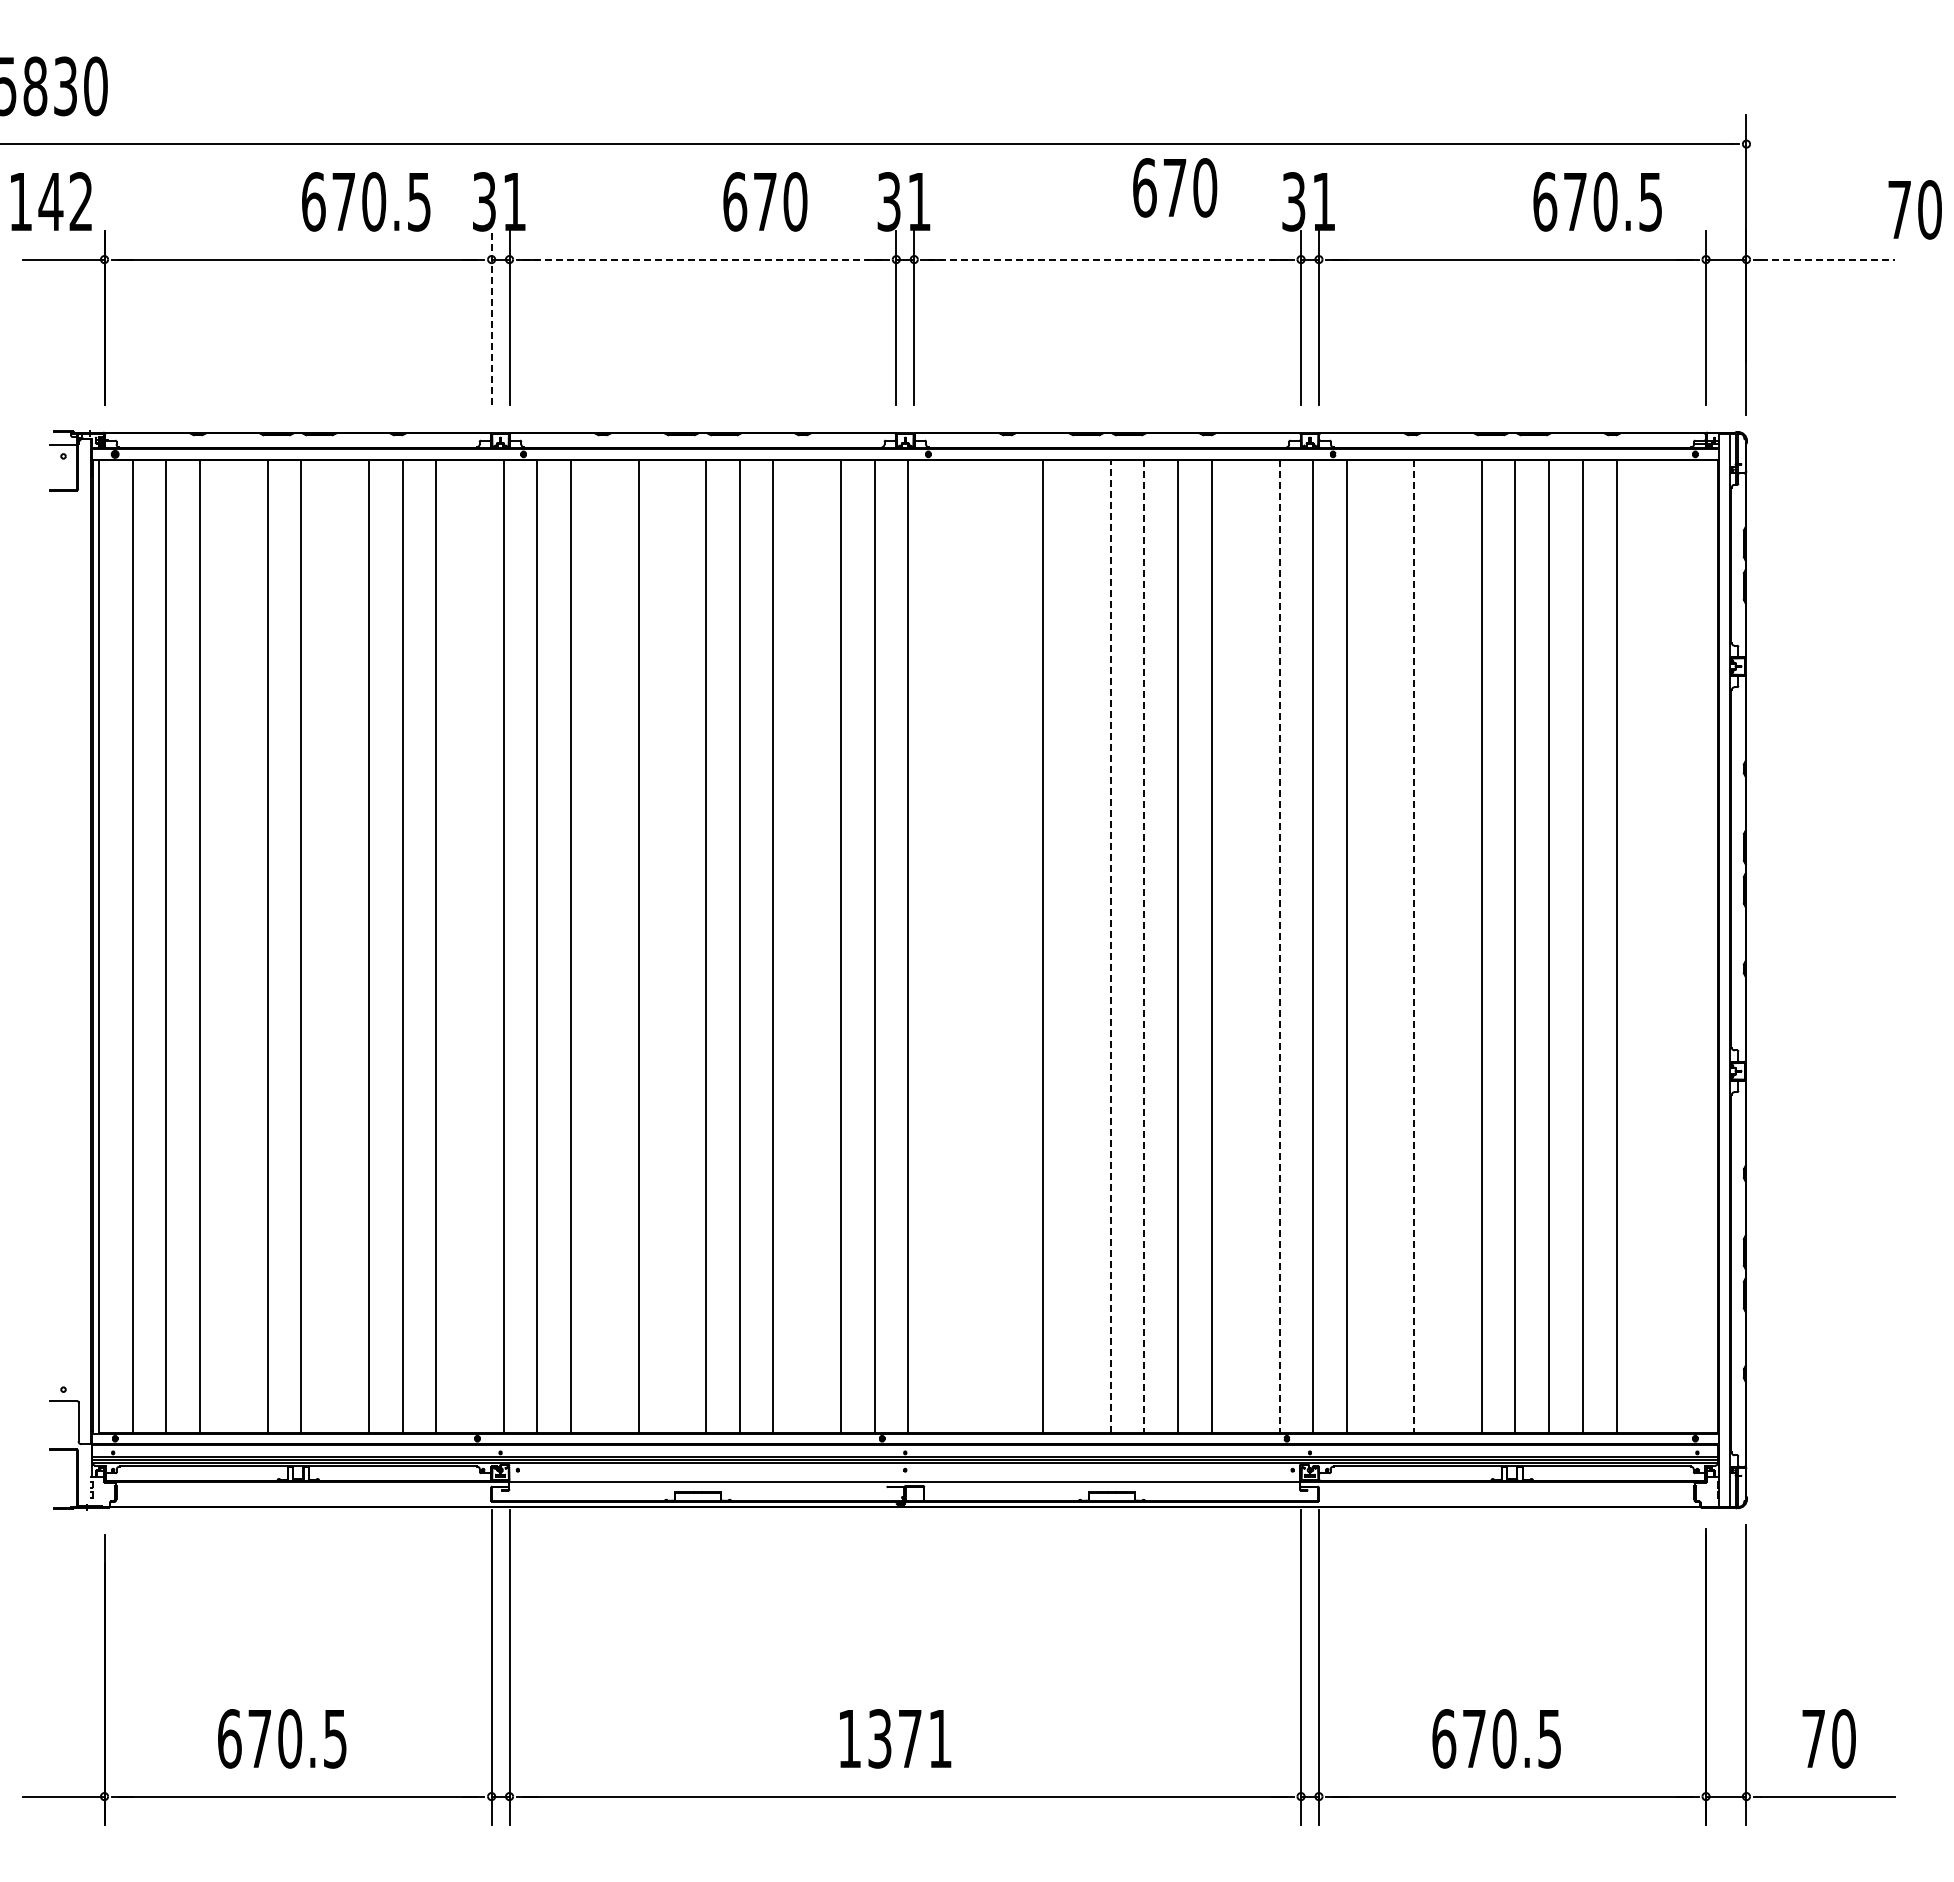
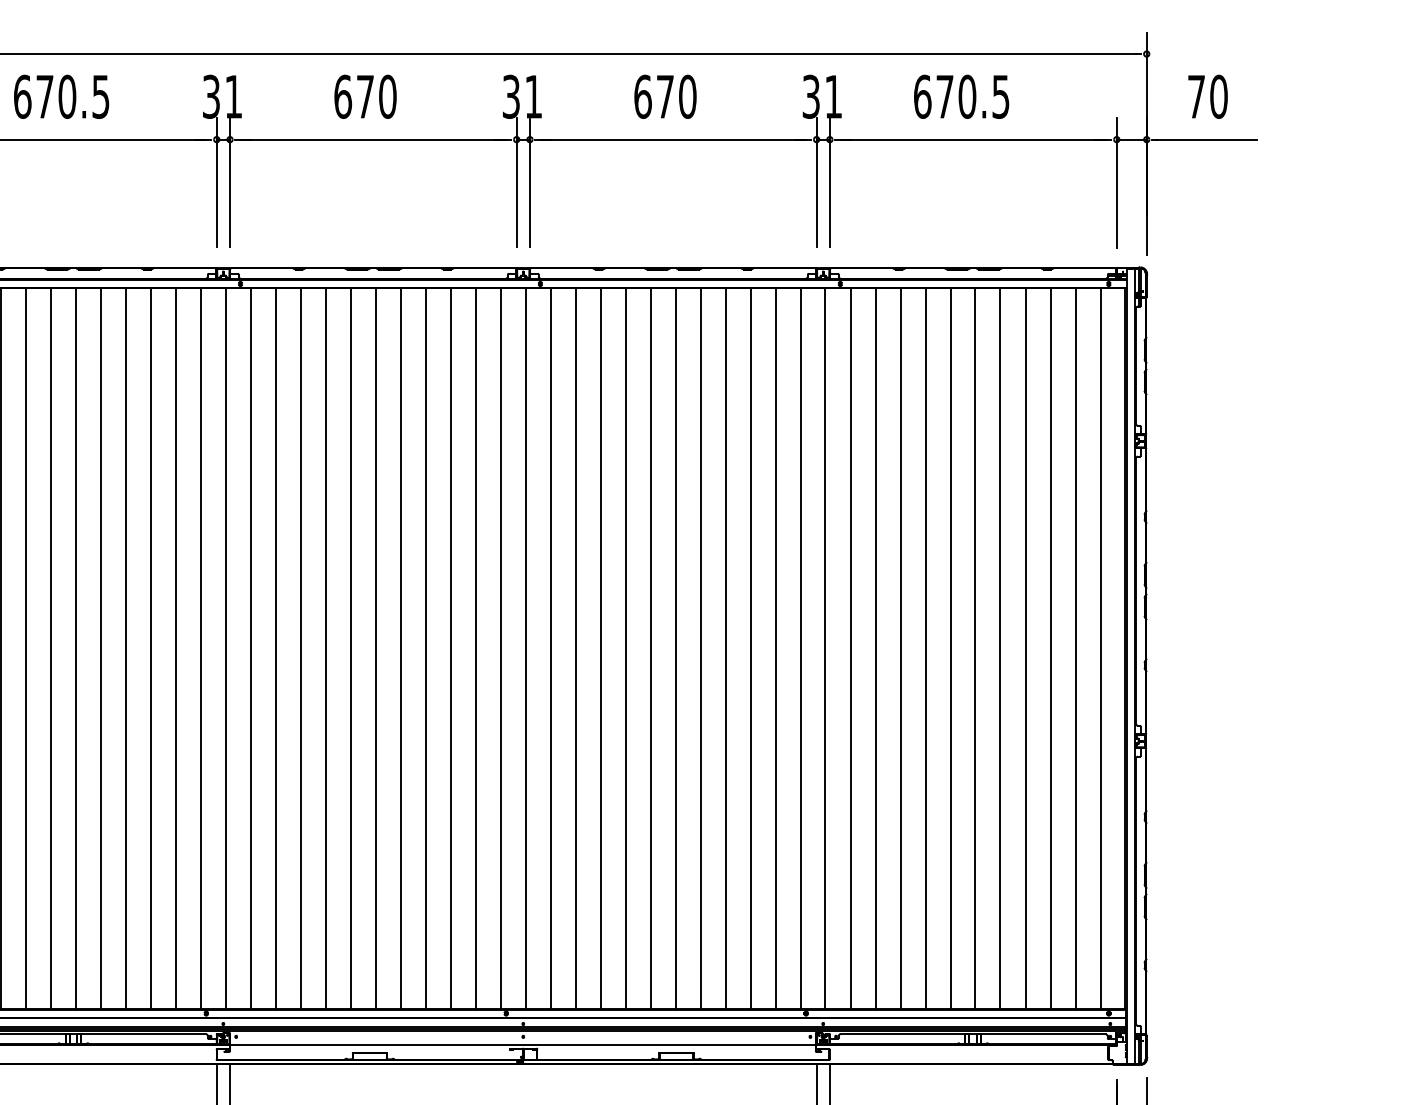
text: (1175, 187) -> (665, 96), moved
text: (366, 201) -> (61, 96), moved
text: (765, 201) -> (365, 96), moved
text: (1597, 201) -> (961, 96), moved
text: (1914, 209) -> (1207, 96), moved
line: (702, 259) -> (373, 139), dashed -> solid
line: (1107, 259) -> (673, 139), dashed -> solid
line: (1828, 259) -> (1207, 139), dashed -> solid
line: (491, 317) -> (216, 182), dashed -> solid
line: (233, 946) -> (25, 648), added
line: (335, 946) -> (101, 648), added
line: (470, 946) -> (201, 648), added
line: (604, 946) -> (300, 648), added
line: (672, 946) -> (350, 648), added
line: (807, 946) -> (450, 648), added
line: (942, 946) -> (550, 648), added
line: (975, 946) -> (575, 648), added
line: (1009, 946) -> (600, 648), added
line: (1077, 946) -> (650, 648), added
line: (1110, 946) -> (675, 648), dashed -> solid
line: (1245, 946) -> (775, 648), added
line: (1380, 946) -> (875, 648), added
line: (1448, 946) -> (925, 648), added
line: (1650, 946) -> (1075, 648), added
line: (1684, 946) -> (1100, 648), added
line: (1144, 947) -> (700, 649), dashed -> solid
line: (1279, 947) -> (800, 649), dashed -> solid
line: (1414, 947) -> (900, 649), dashed -> solid

